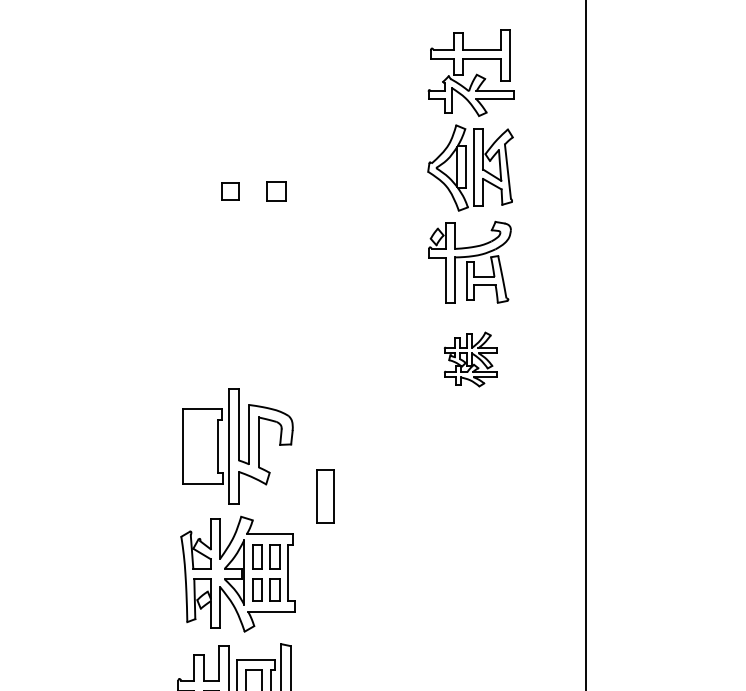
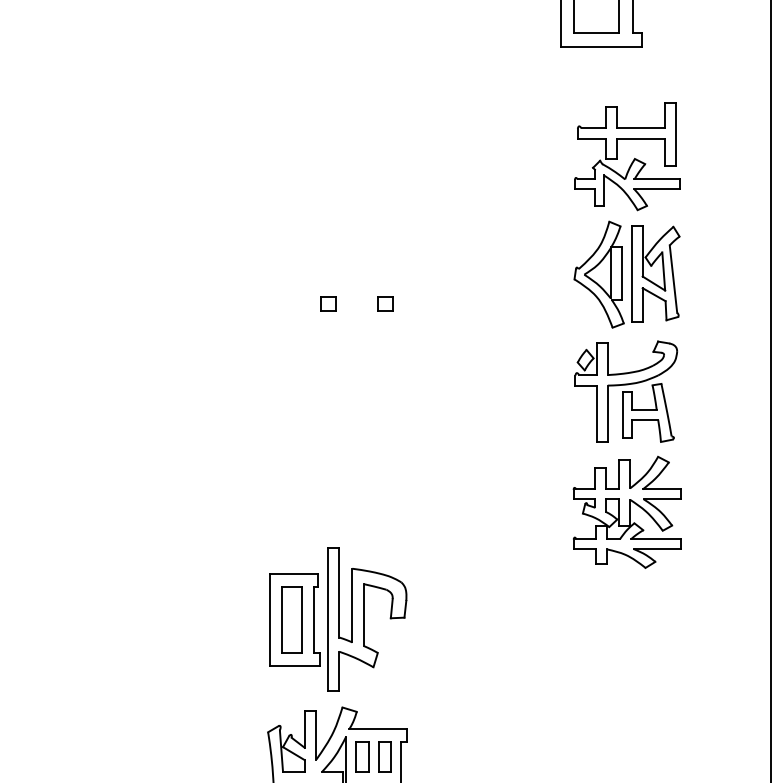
part: (229, 191) -> (327, 303), size x0.71
part: (275, 191) -> (385, 303), size x0.62
part: (470, 359) -> (627, 512), size x1.67
part: (325, 496) -> (291, 620), moved

